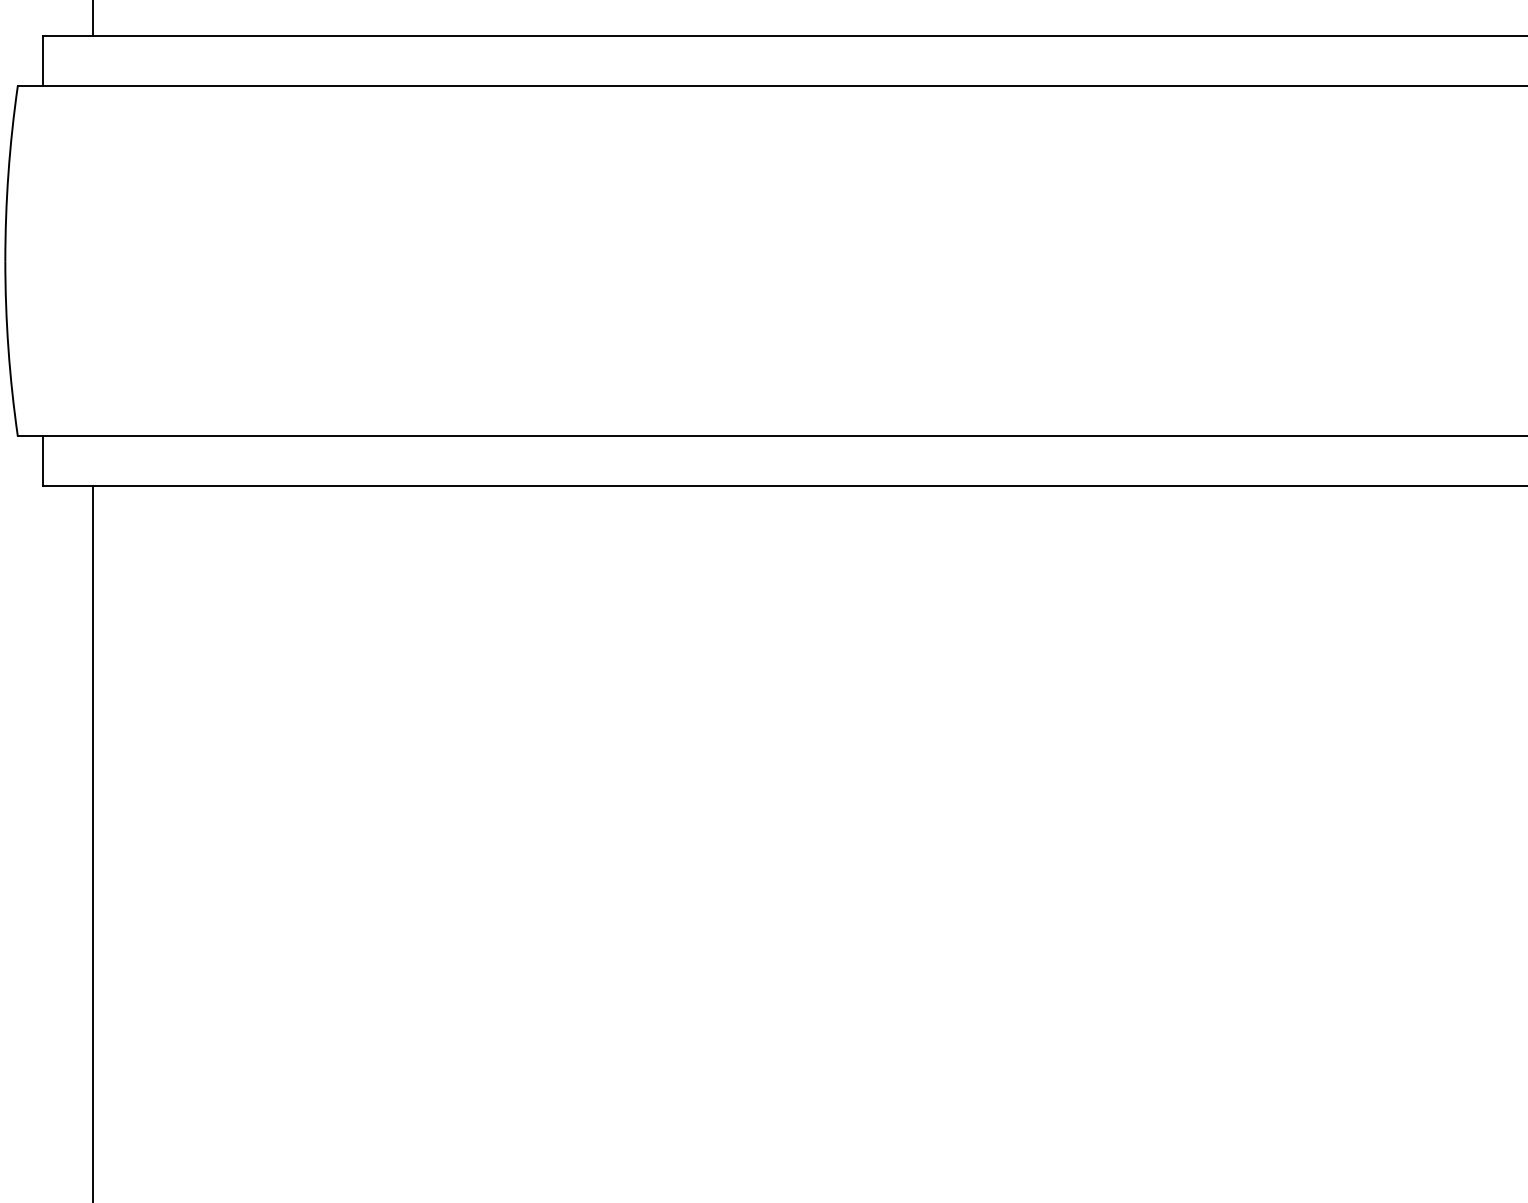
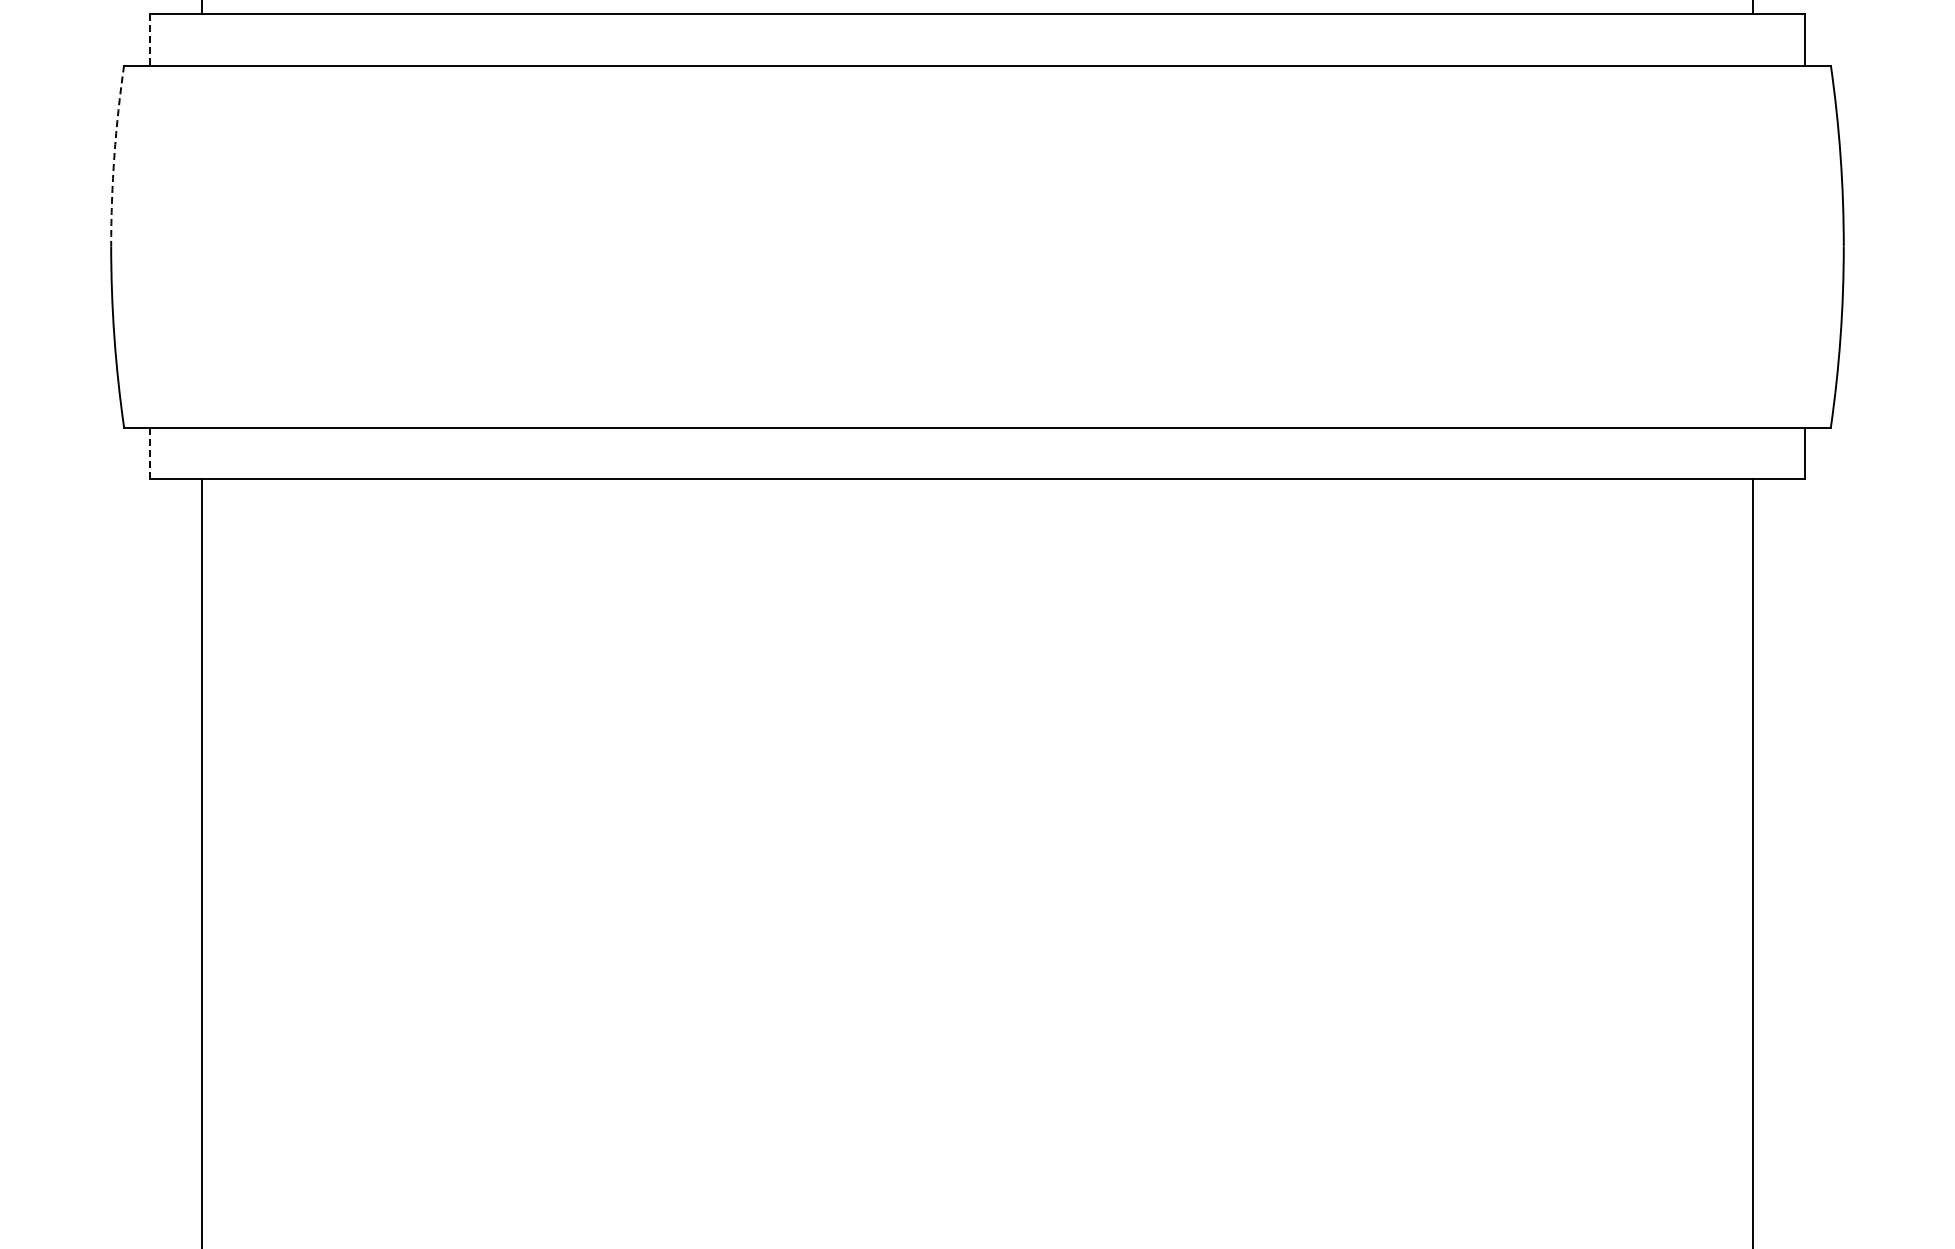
line: (42, 60) -> (149, 39), solid -> dashed
arc: (8, 173) -> (114, 155), solid -> dashed
line: (42, 461) -> (149, 453), solid -> dashed

